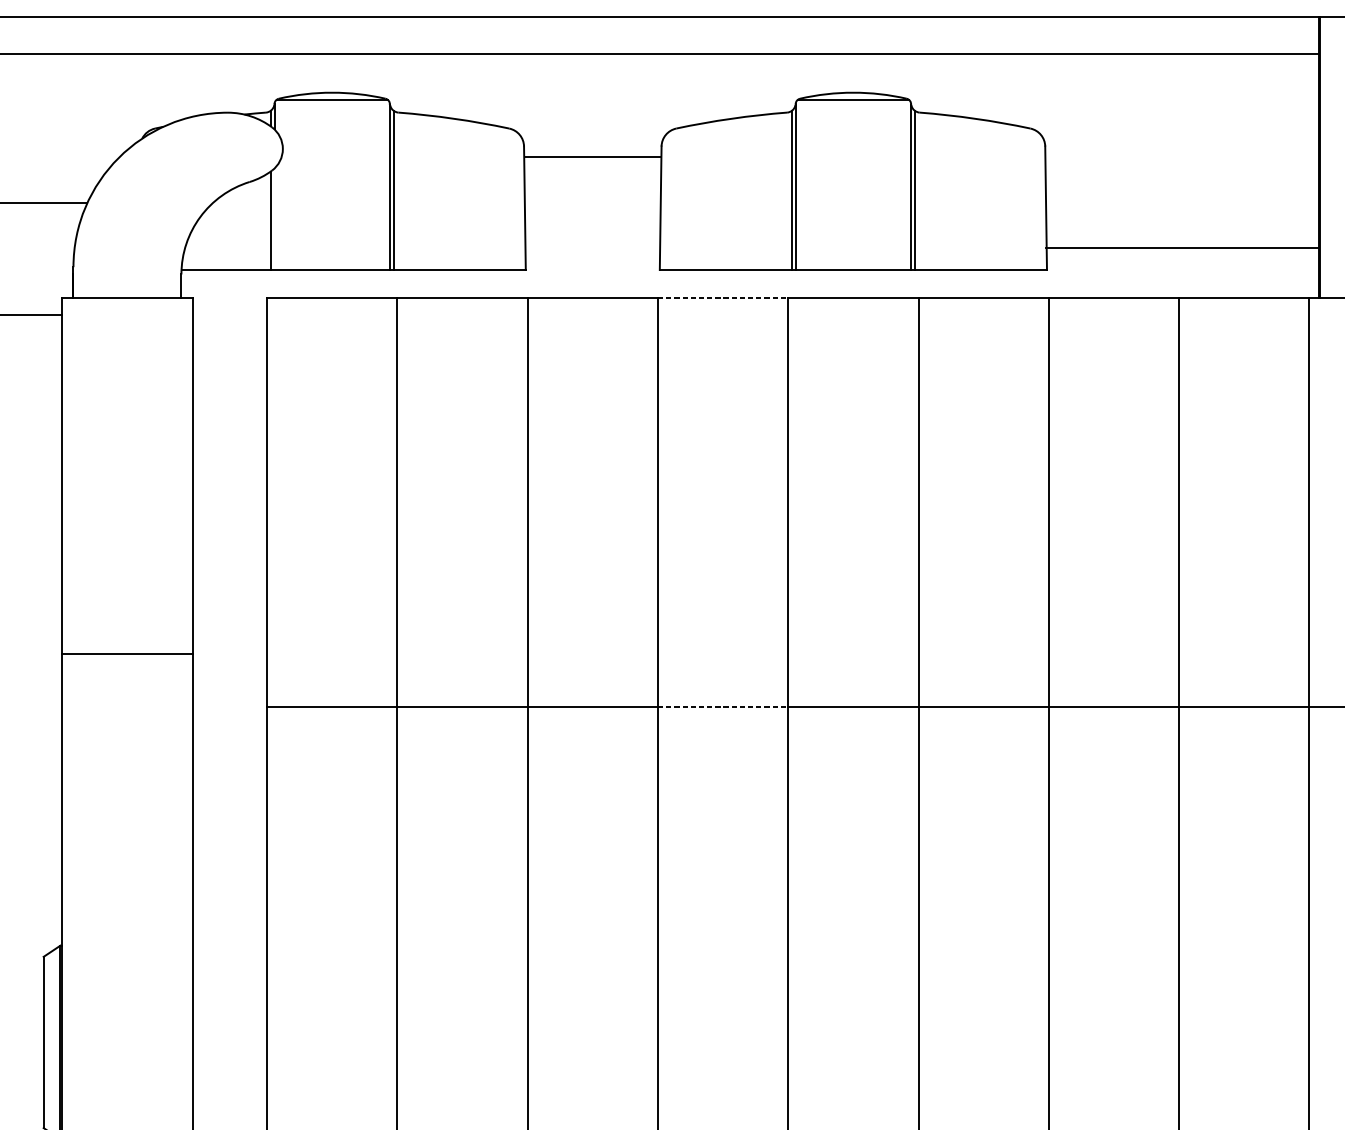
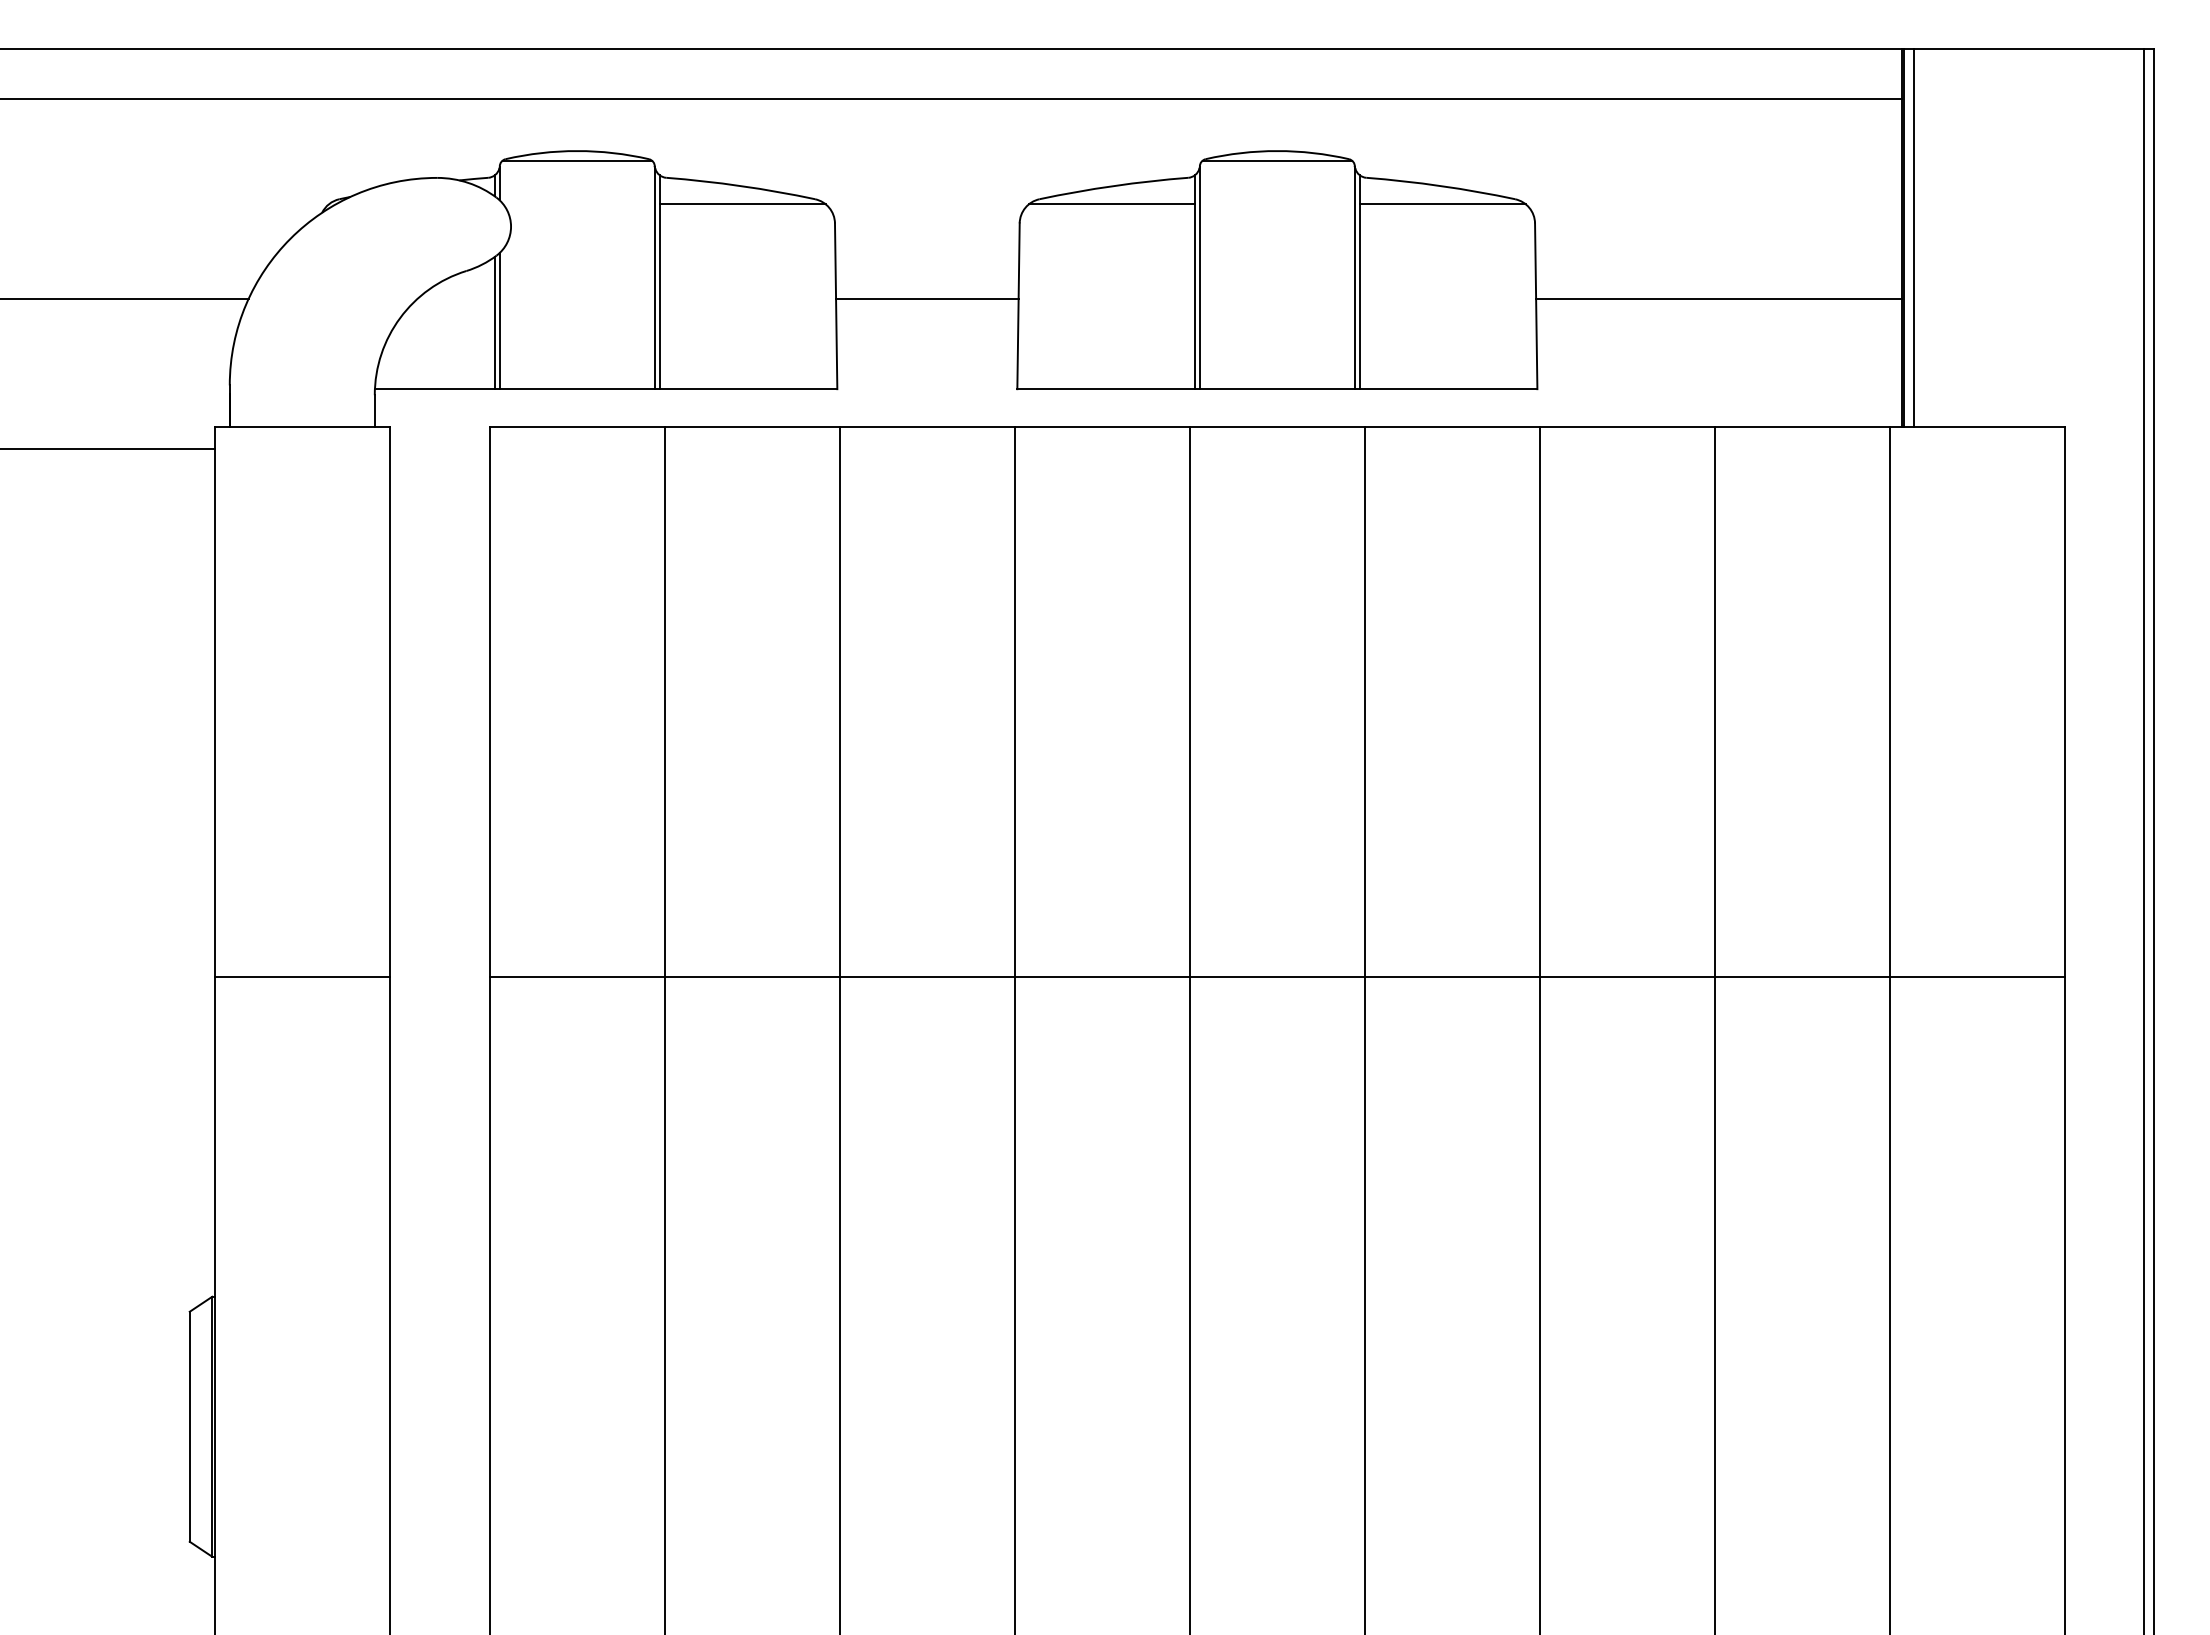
line: (455, 132) -> (742, 204), added
line: (729, 132) -> (1111, 204), added
line: (976, 132) -> (1442, 204), added
line: (592, 157) -> (927, 299), moved
line: (1327, 157) -> (1913, 237), added
line: (274, 218) -> (499, 320), added
line: (1182, 247) -> (1719, 299), moved
line: (723, 297) -> (1102, 426), dashed -> solid
line: (126, 653) -> (301, 976), moved
line: (723, 707) -> (1102, 976), dashed -> solid

